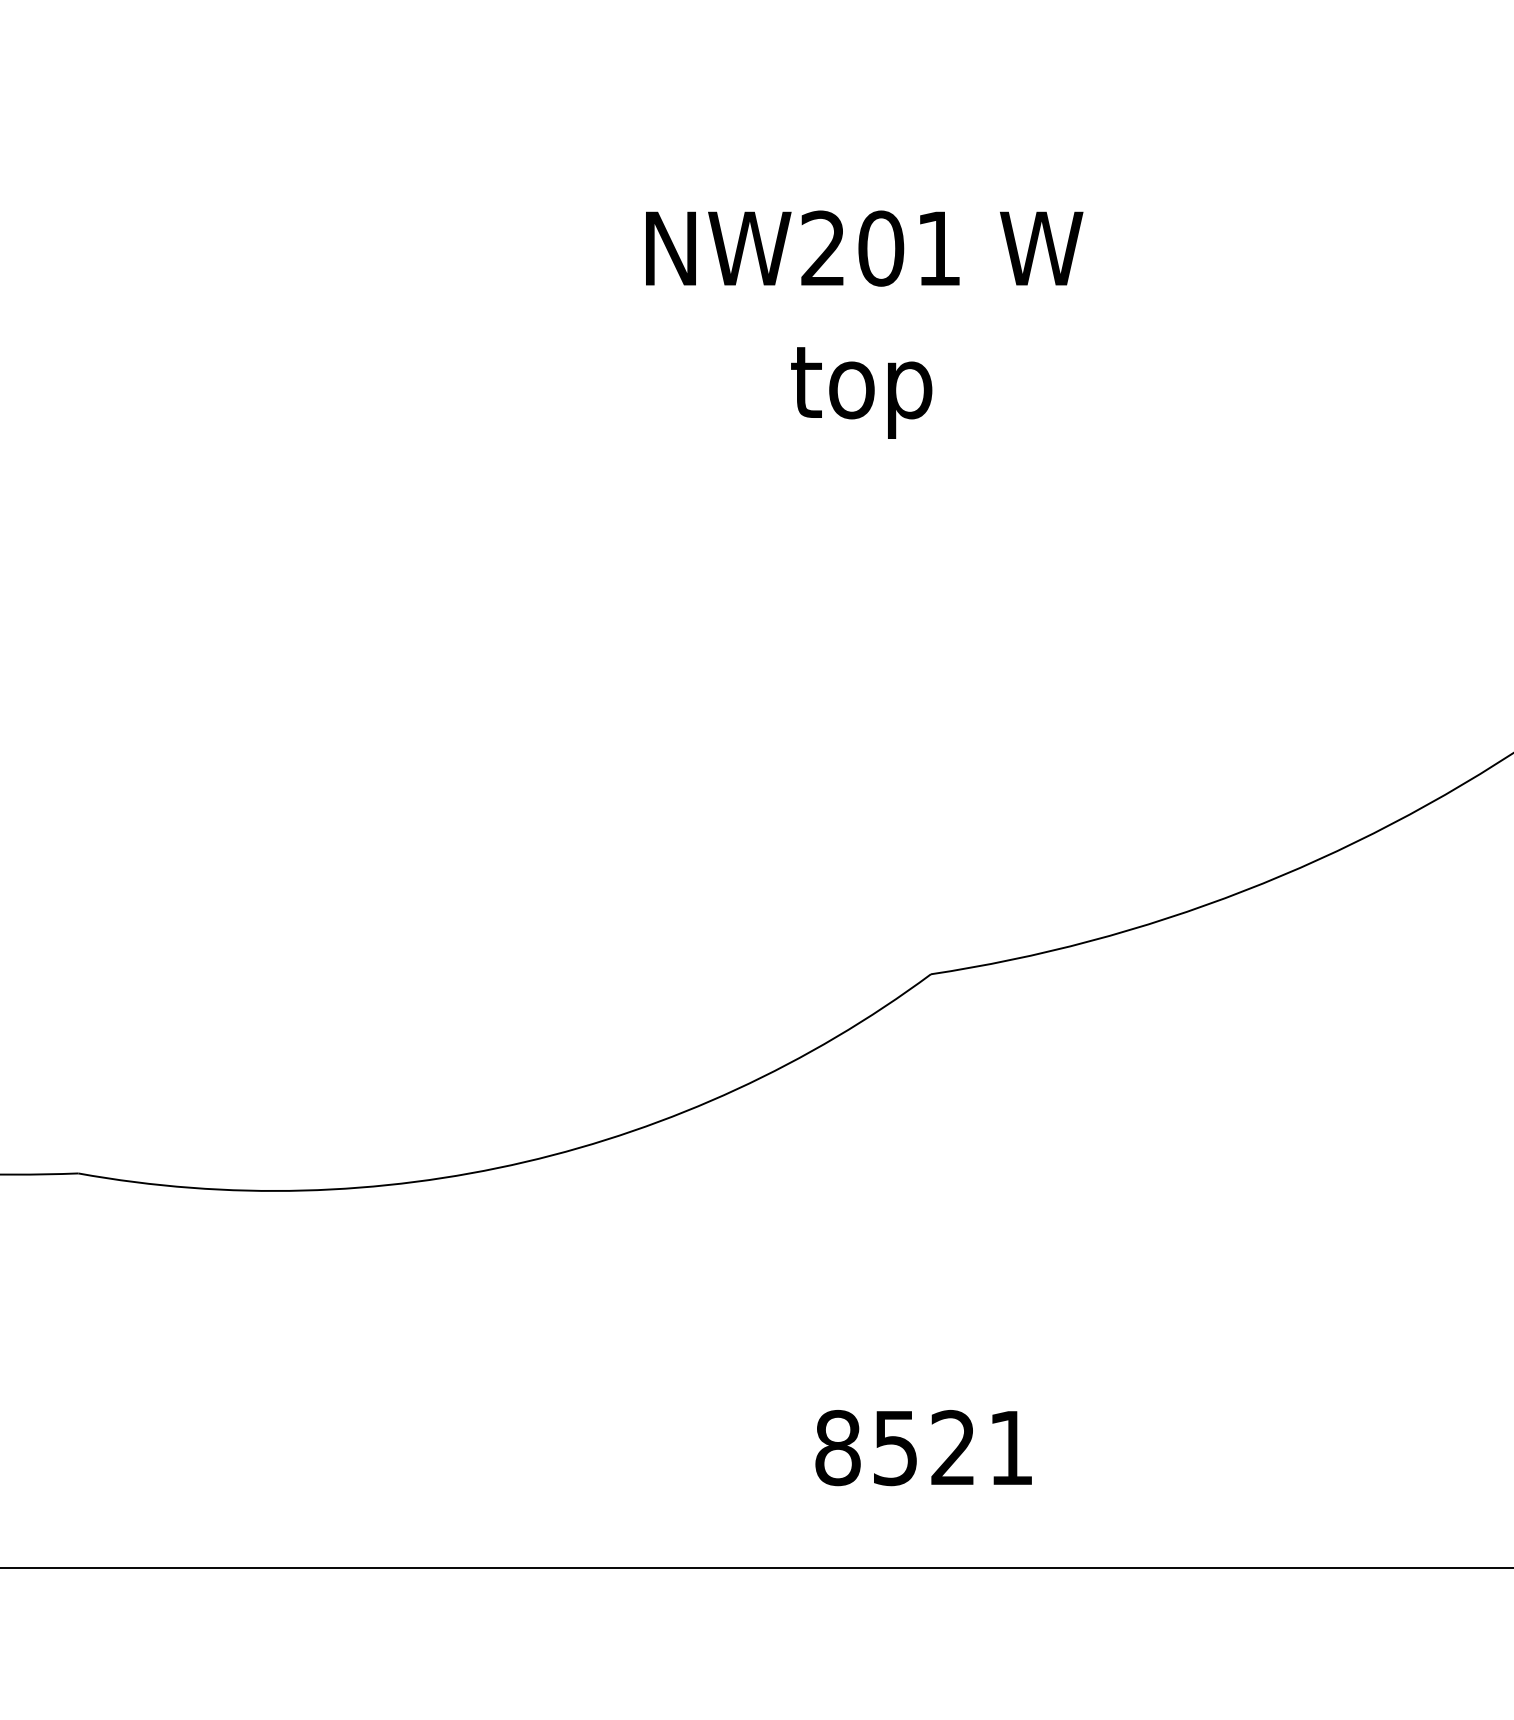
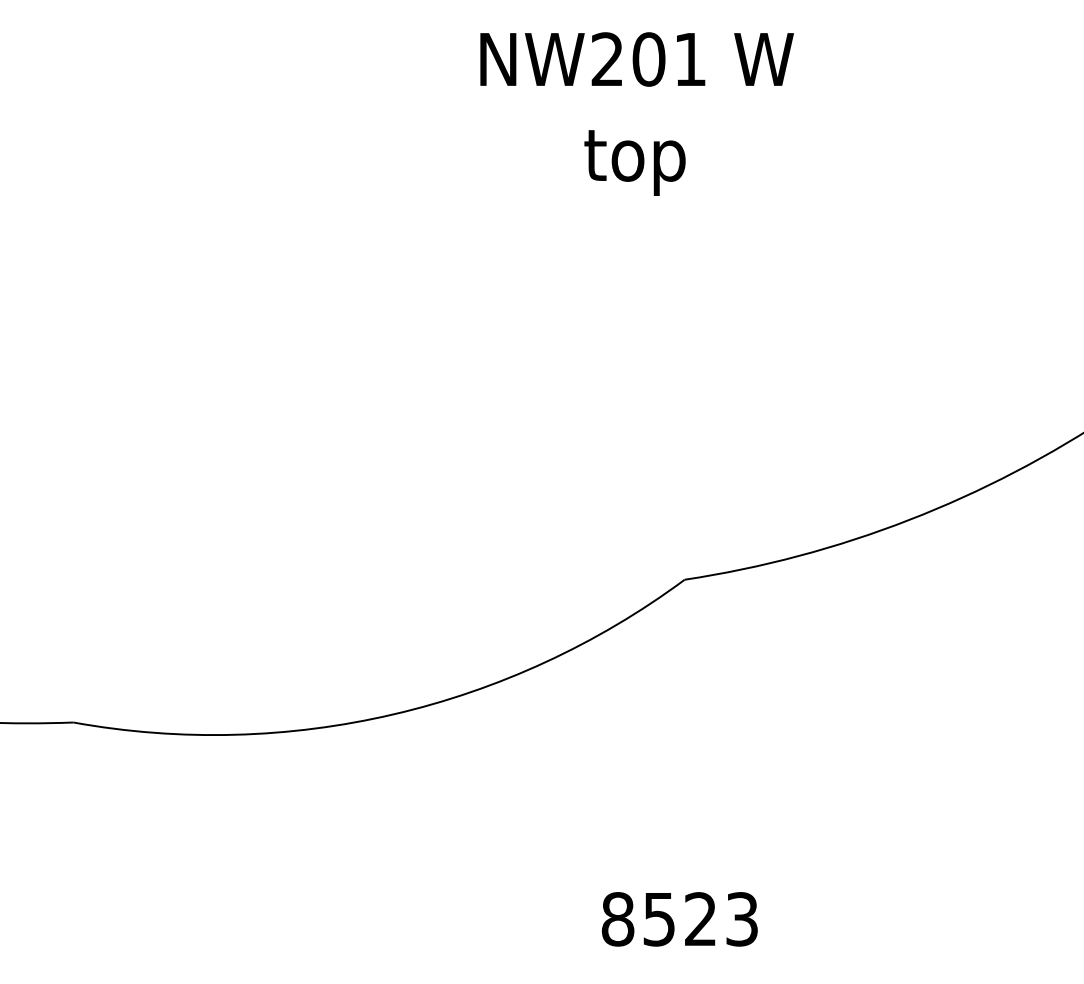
text: (1010, 1447) -> (741, 918), 8521 -> 8523

